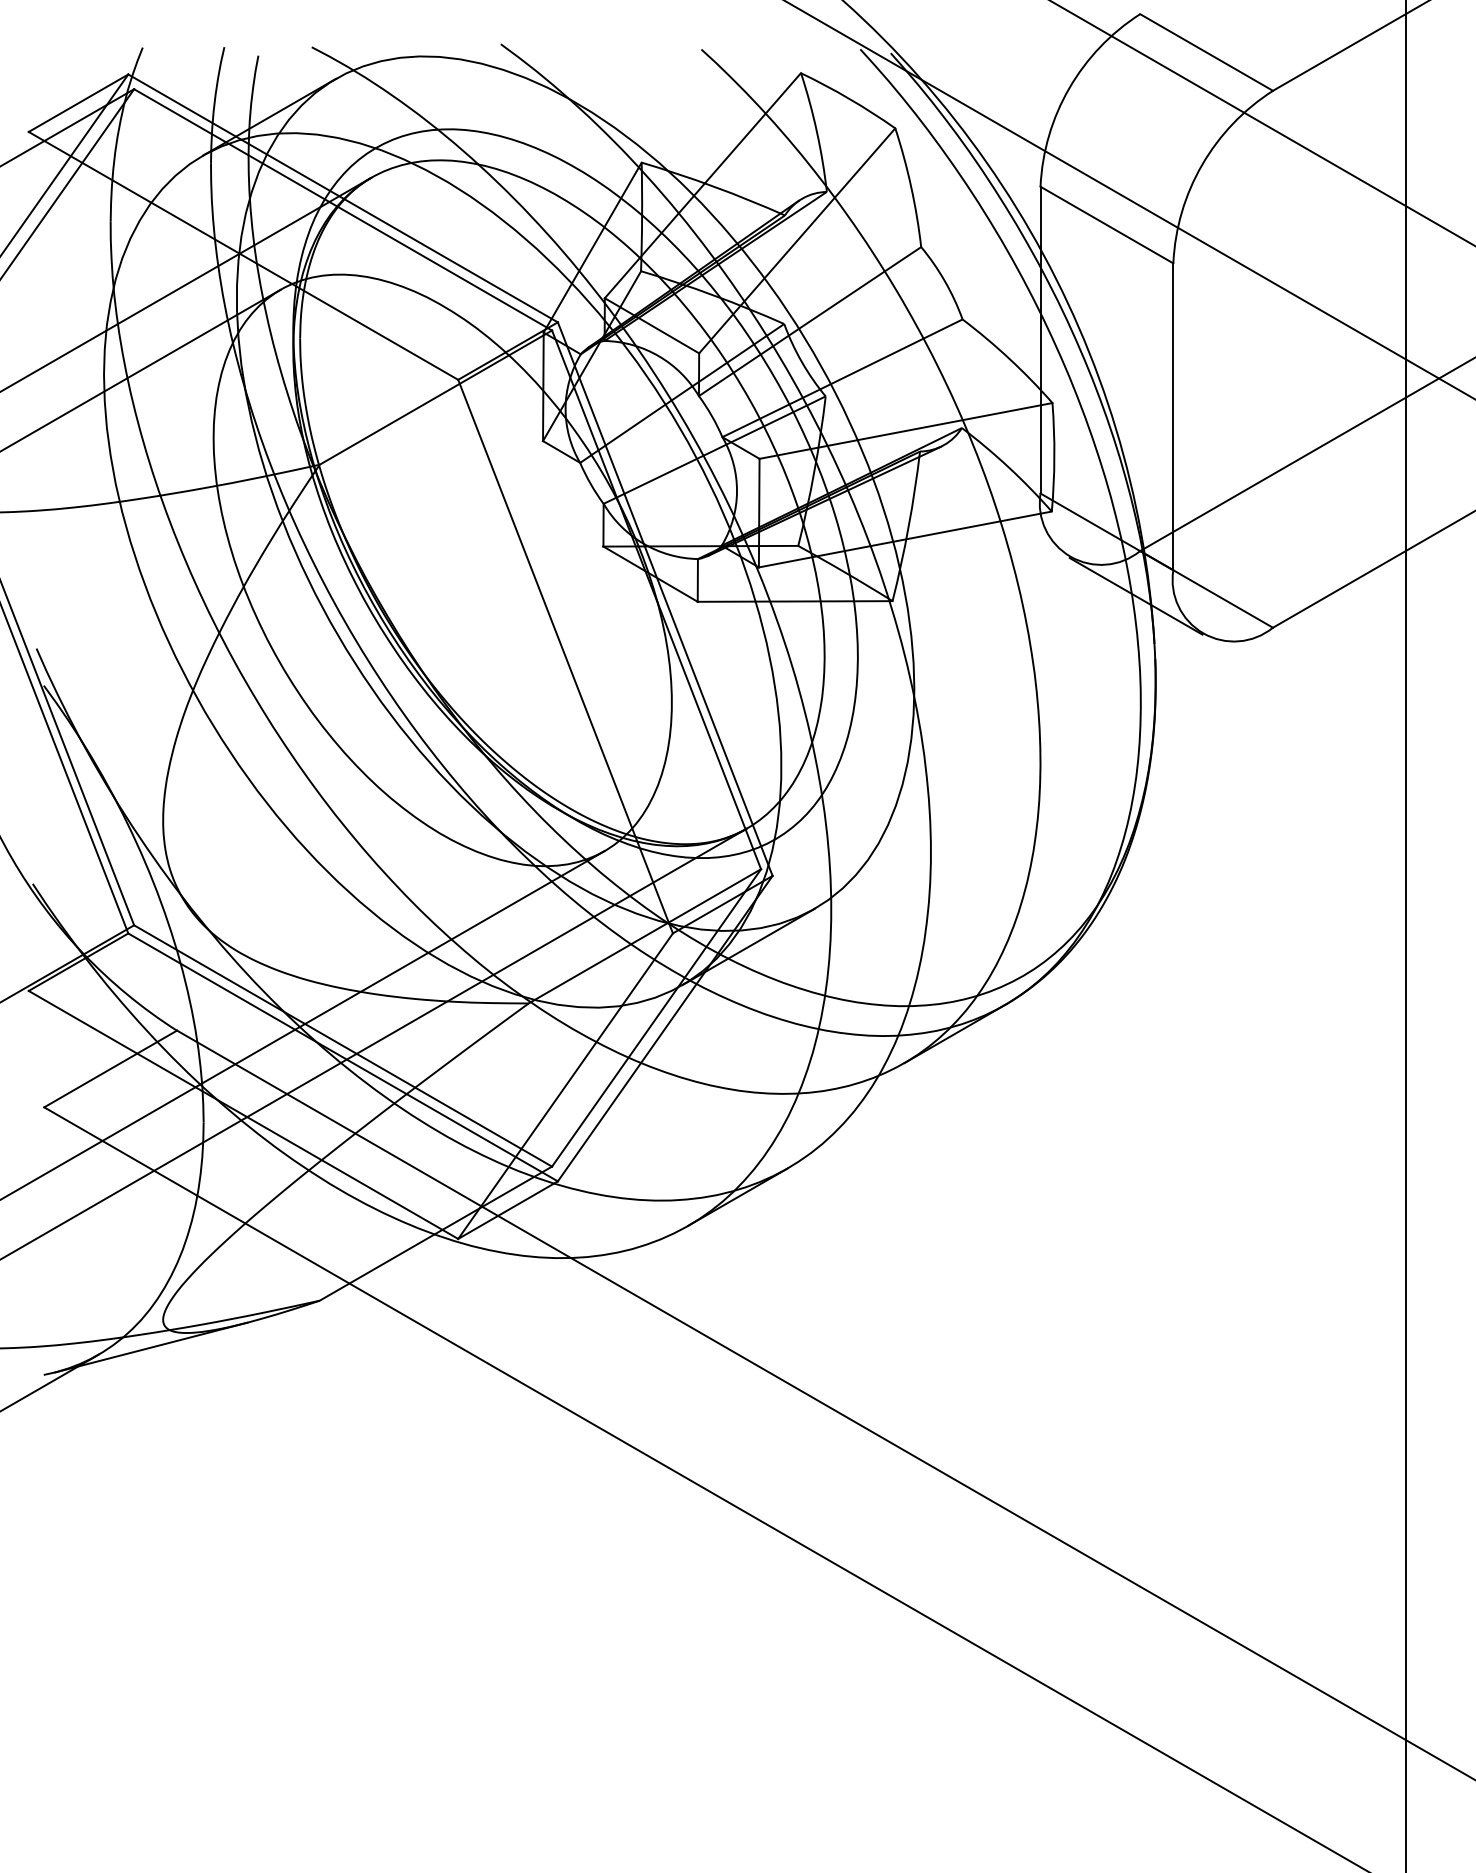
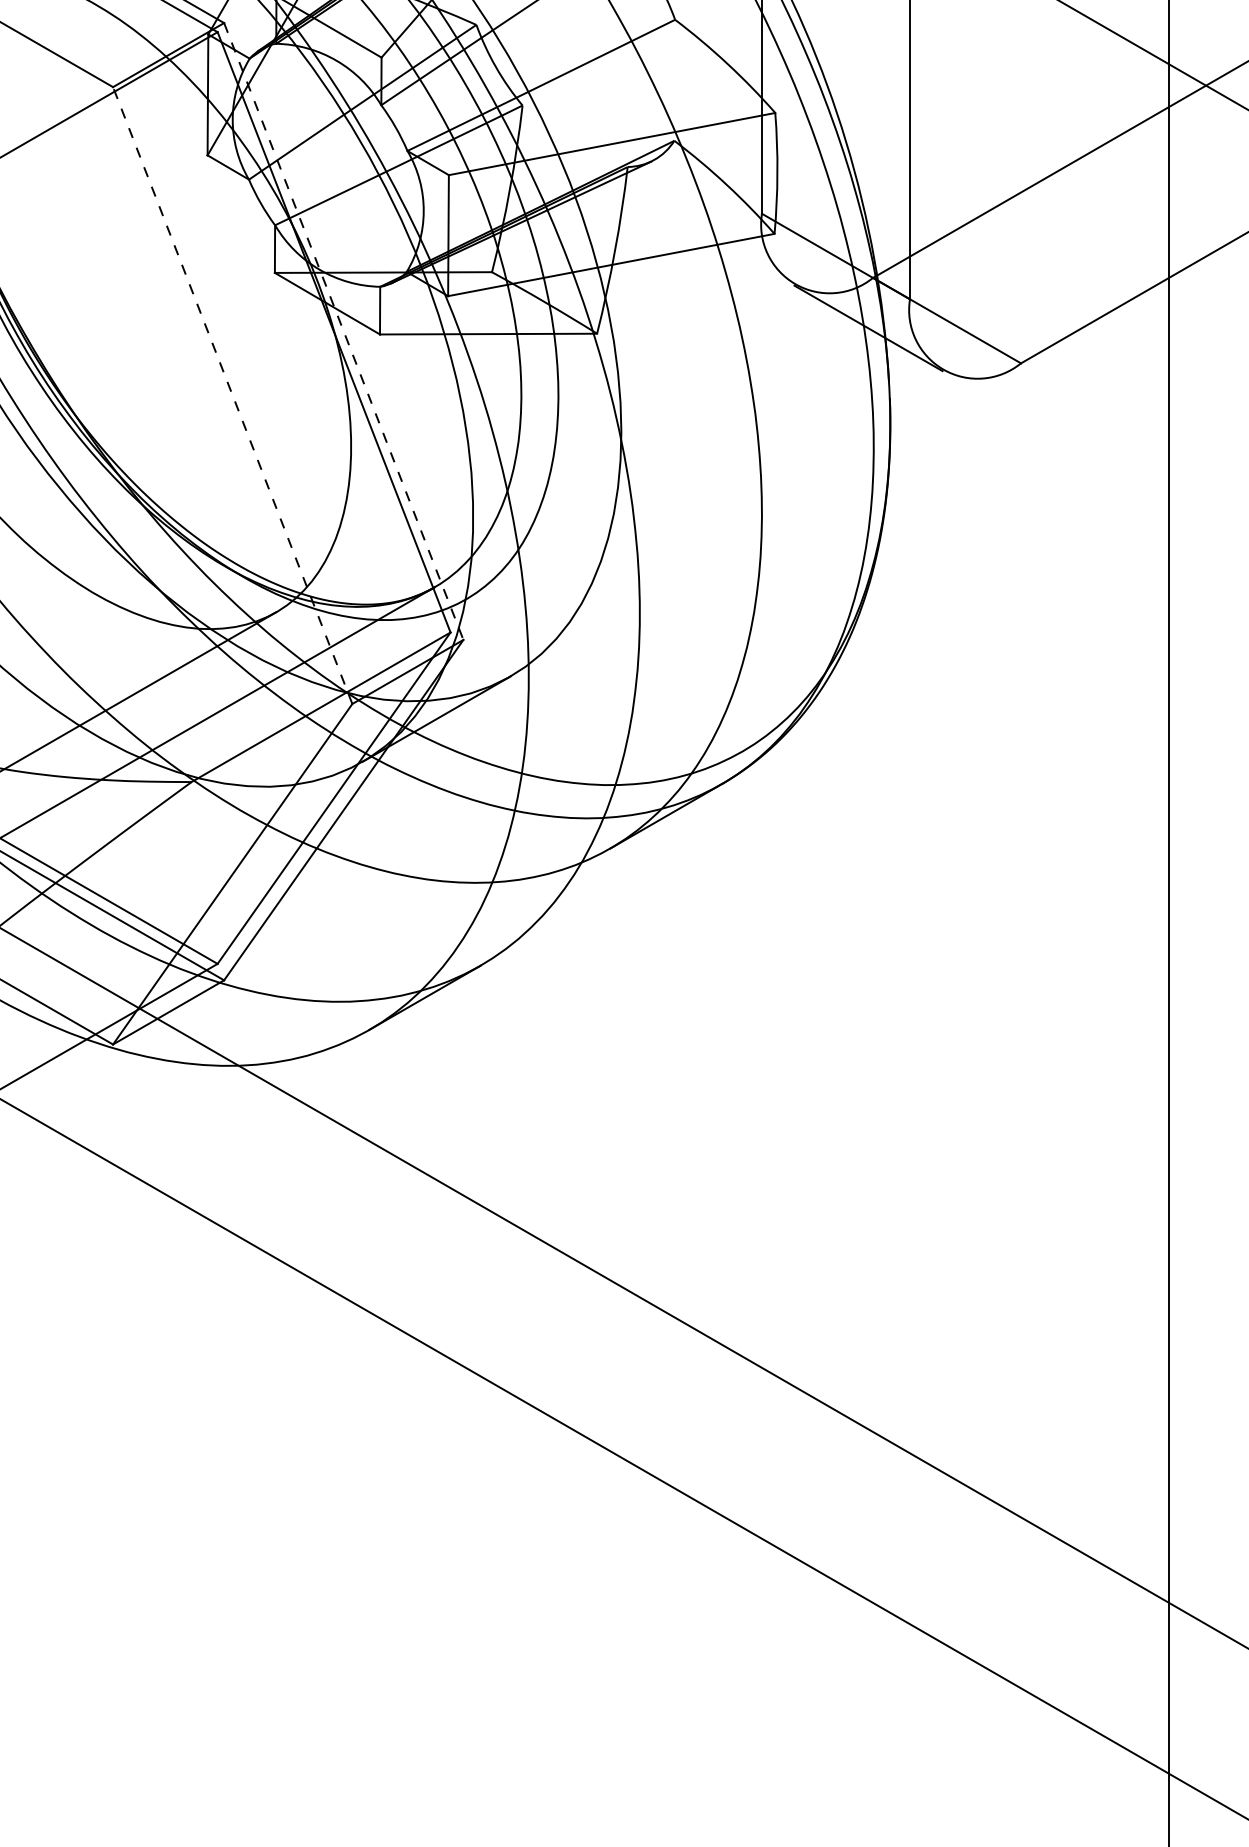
line: (665, 599) -> (344, 331), solid -> dashed
line: (565, 656) -> (232, 395), solid -> dashed

